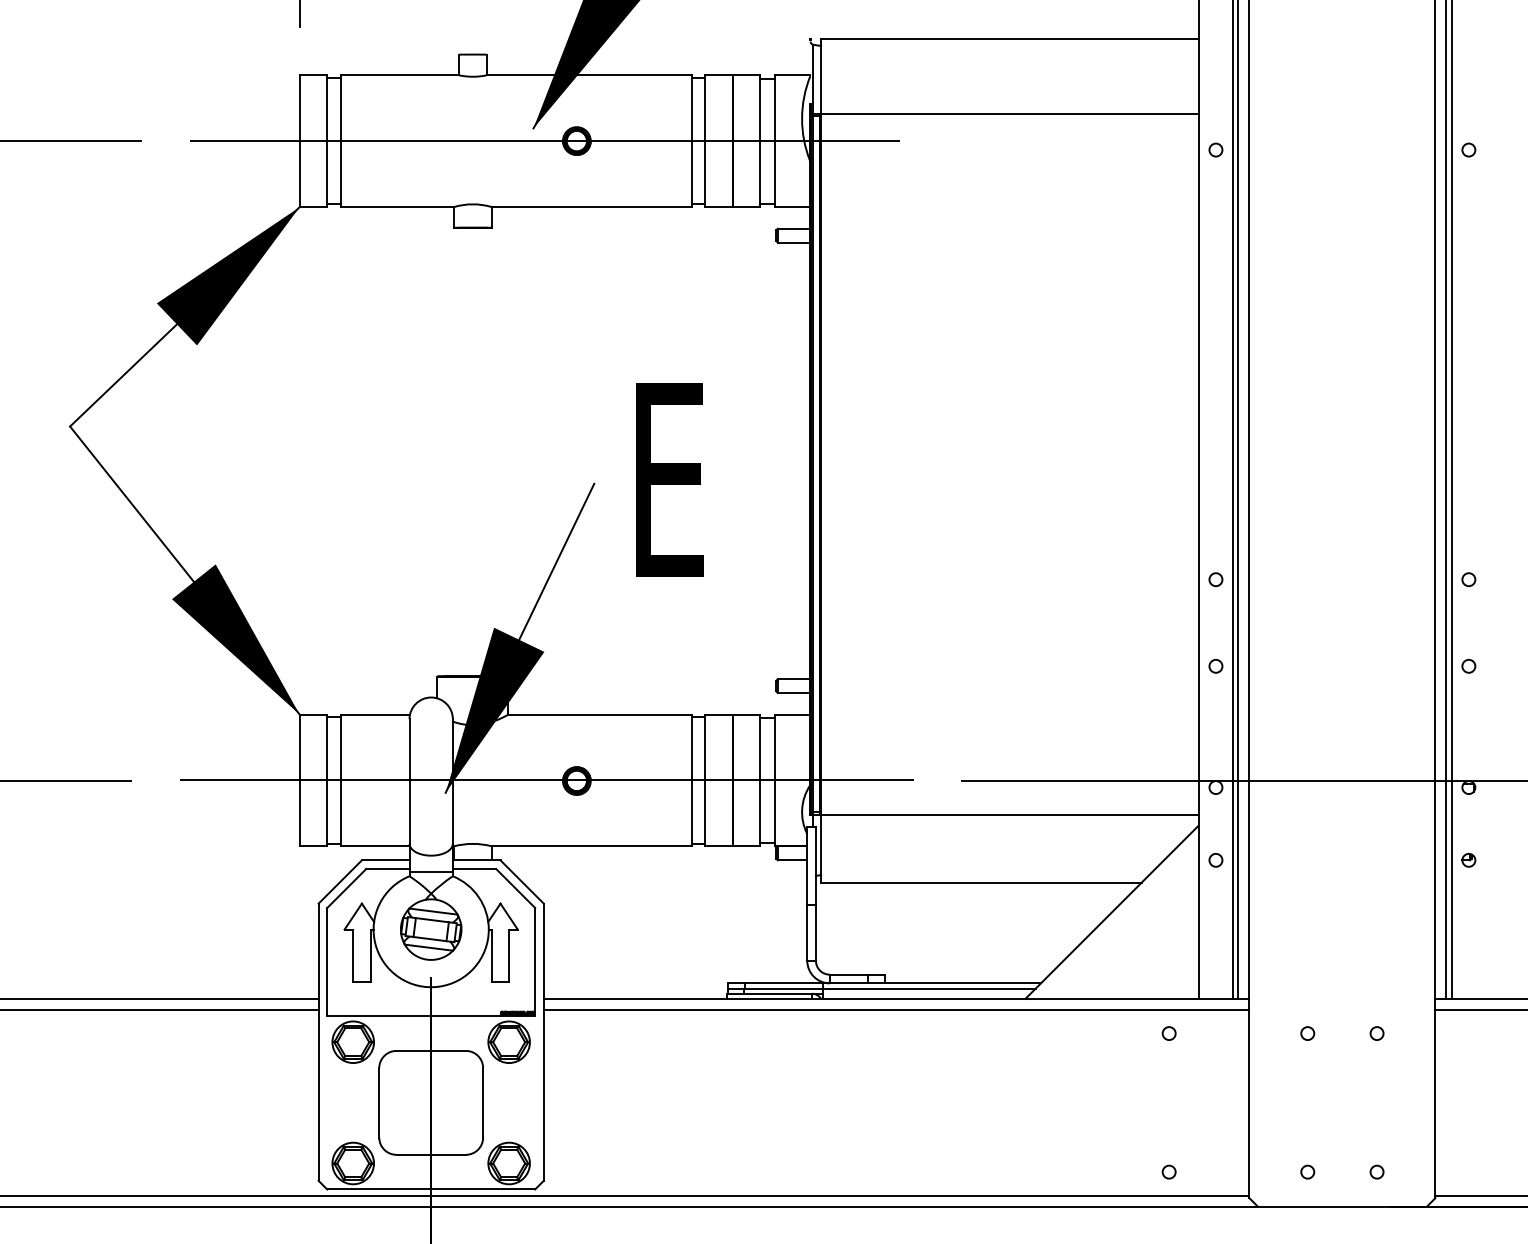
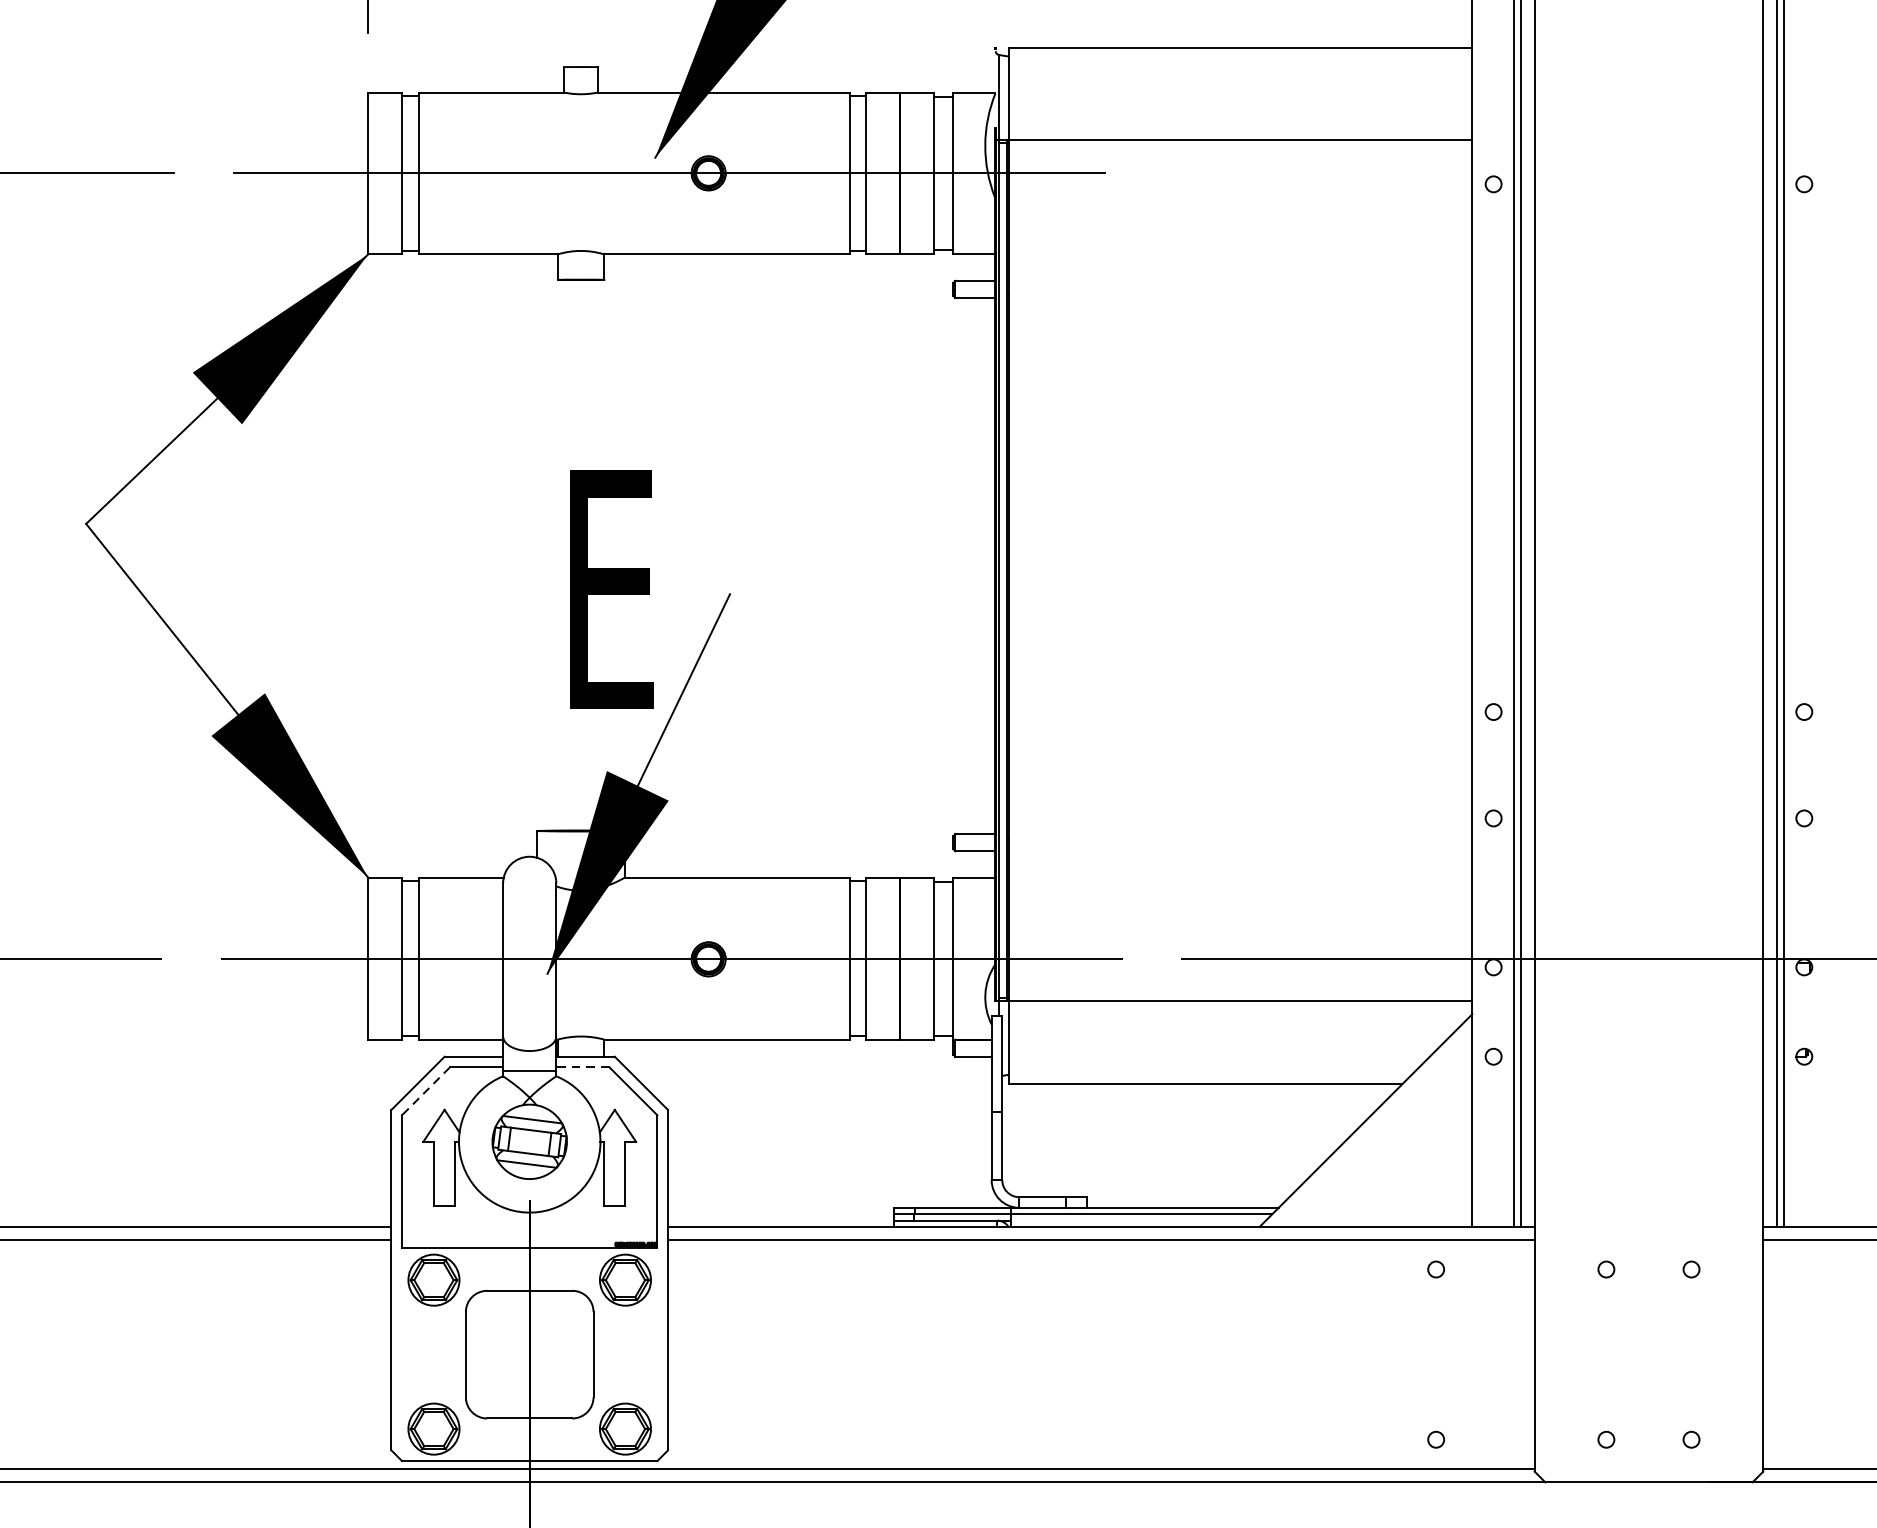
text: (669, 479) -> (611, 588), moved
line: (474, 869) -> (582, 1068), solid -> dashed
line: (346, 888) -> (425, 1091), solid -> dashed

